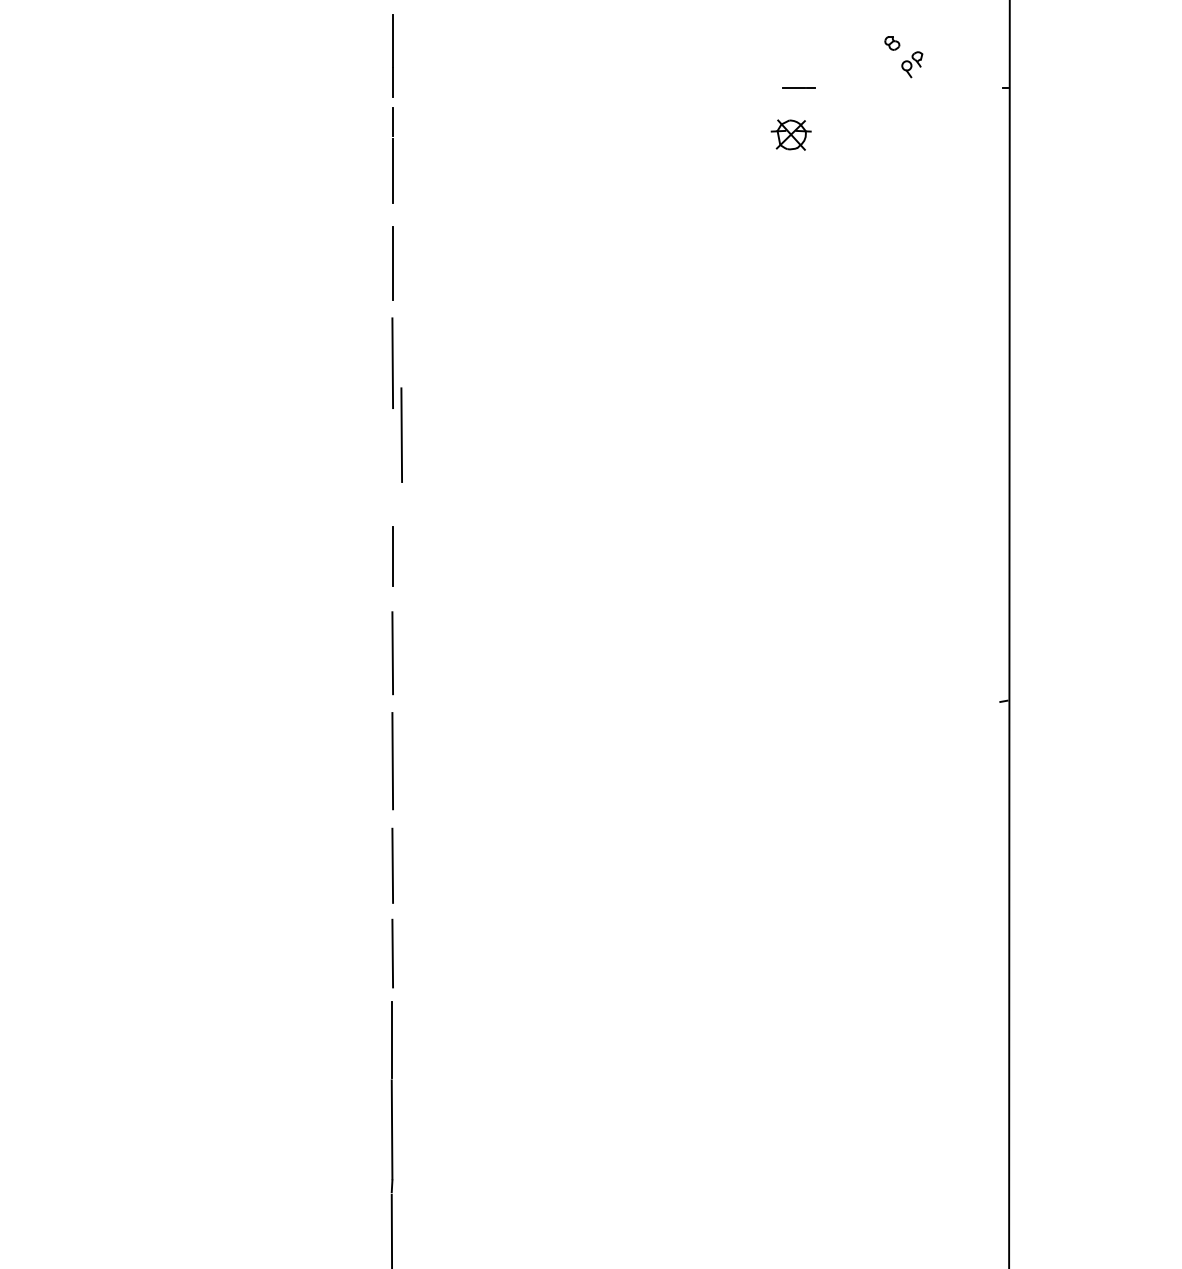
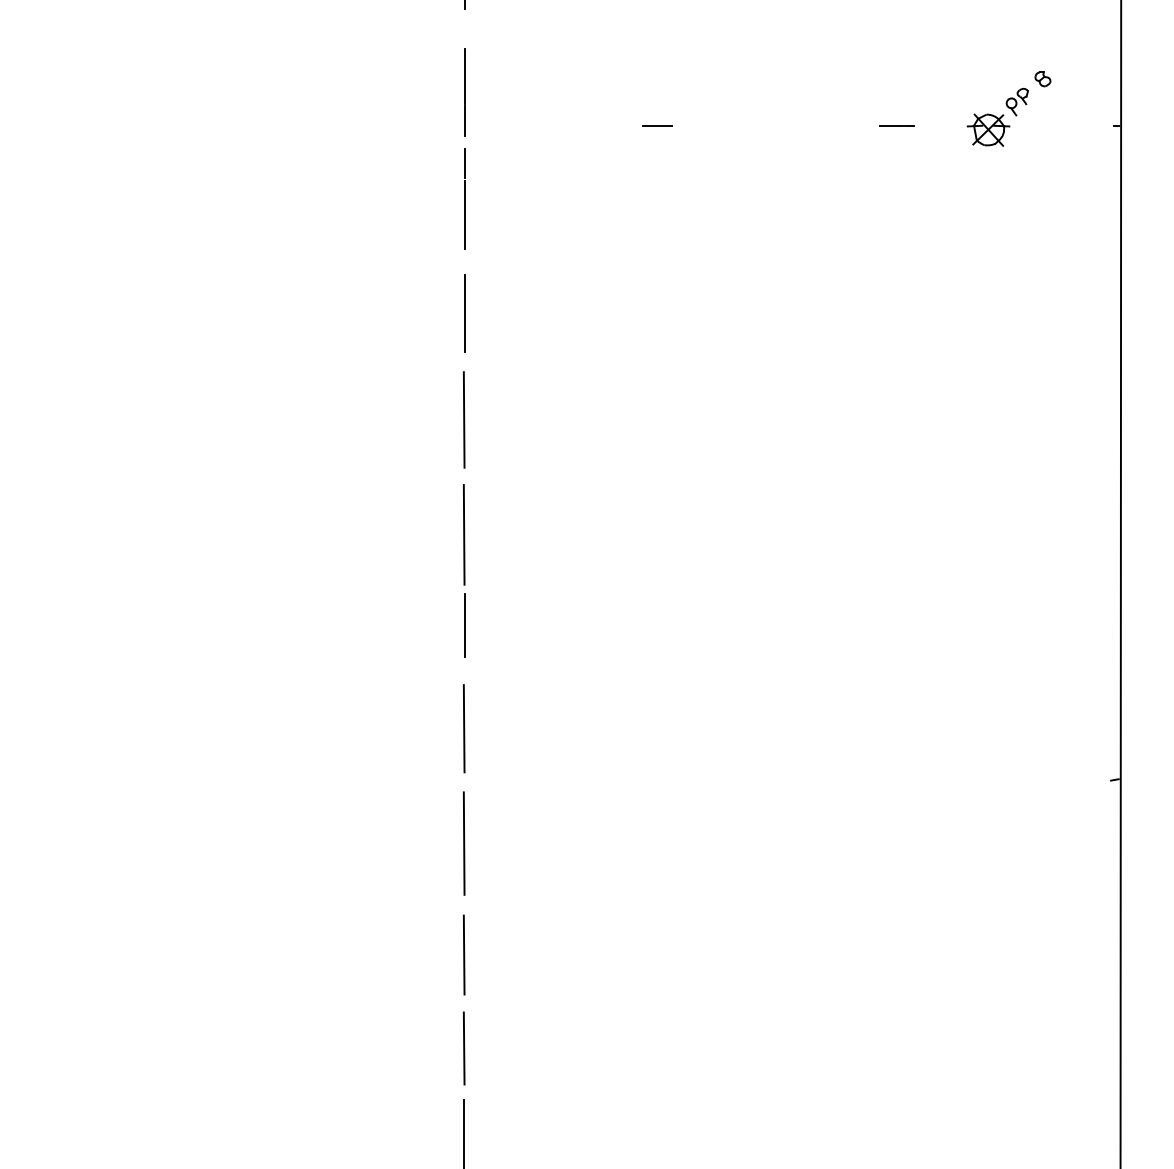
part: (892, 43) -> (1043, 79), moved
line: (574, 87) -> (657, 126), added
part: (790, 134) -> (987, 129), moved
line: (401, 434) -> (463, 534), moved

